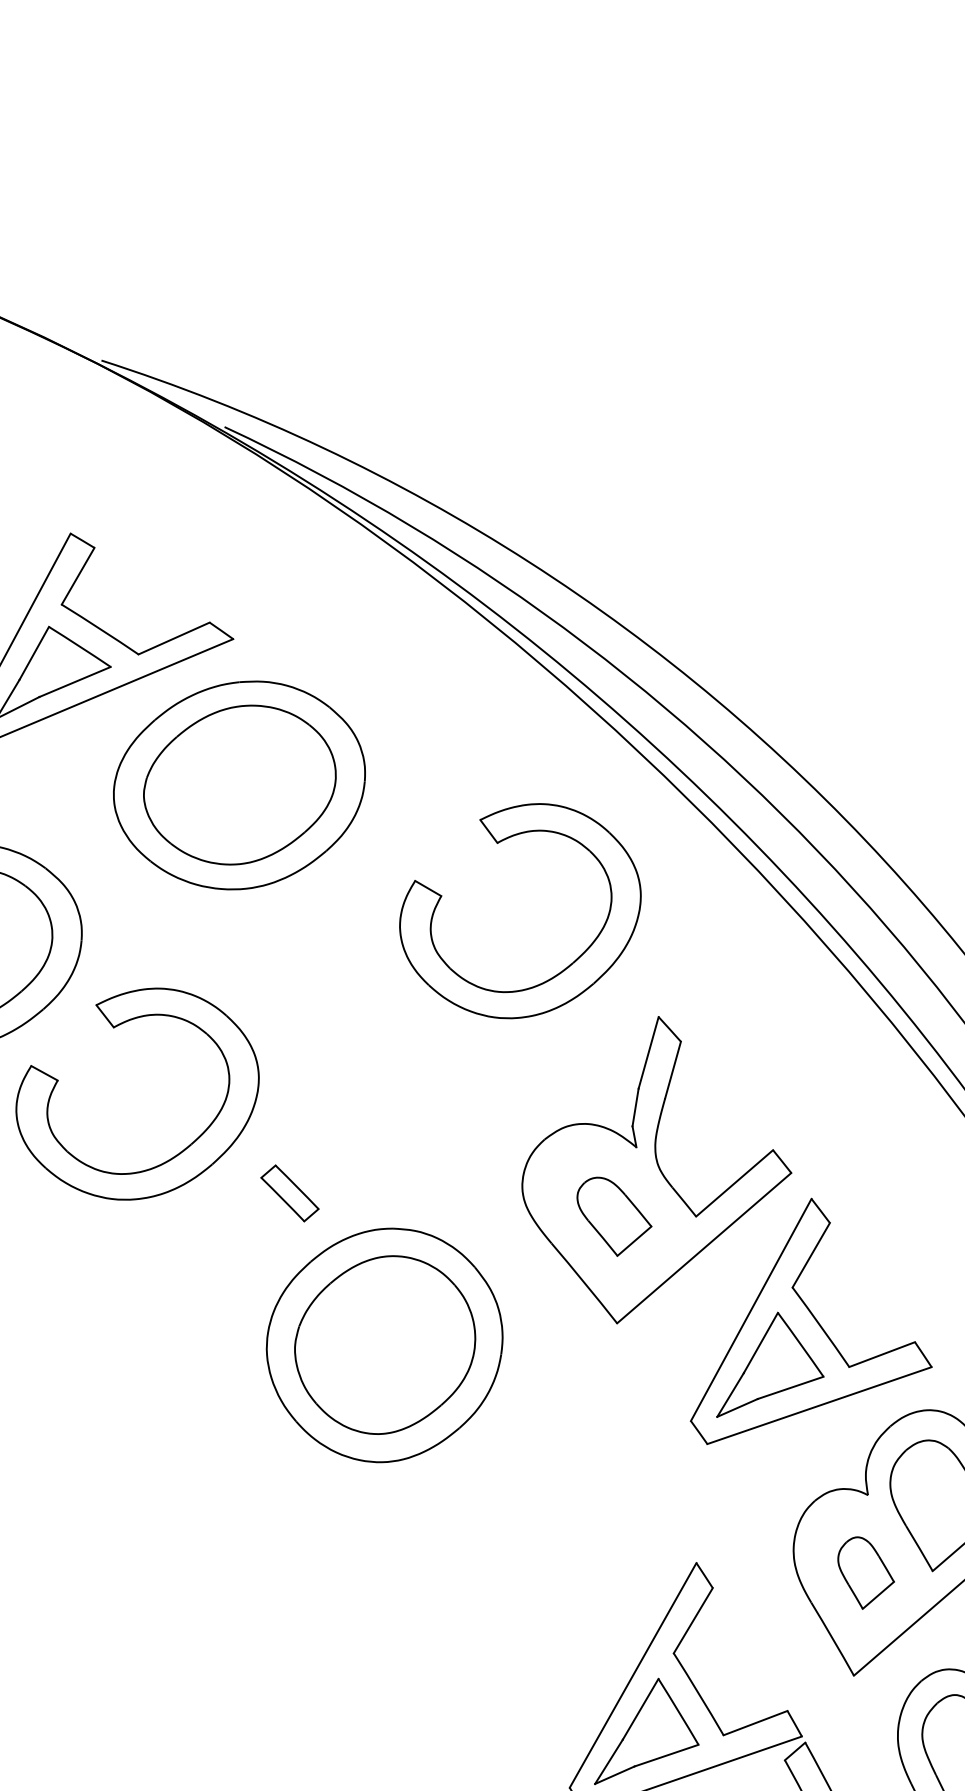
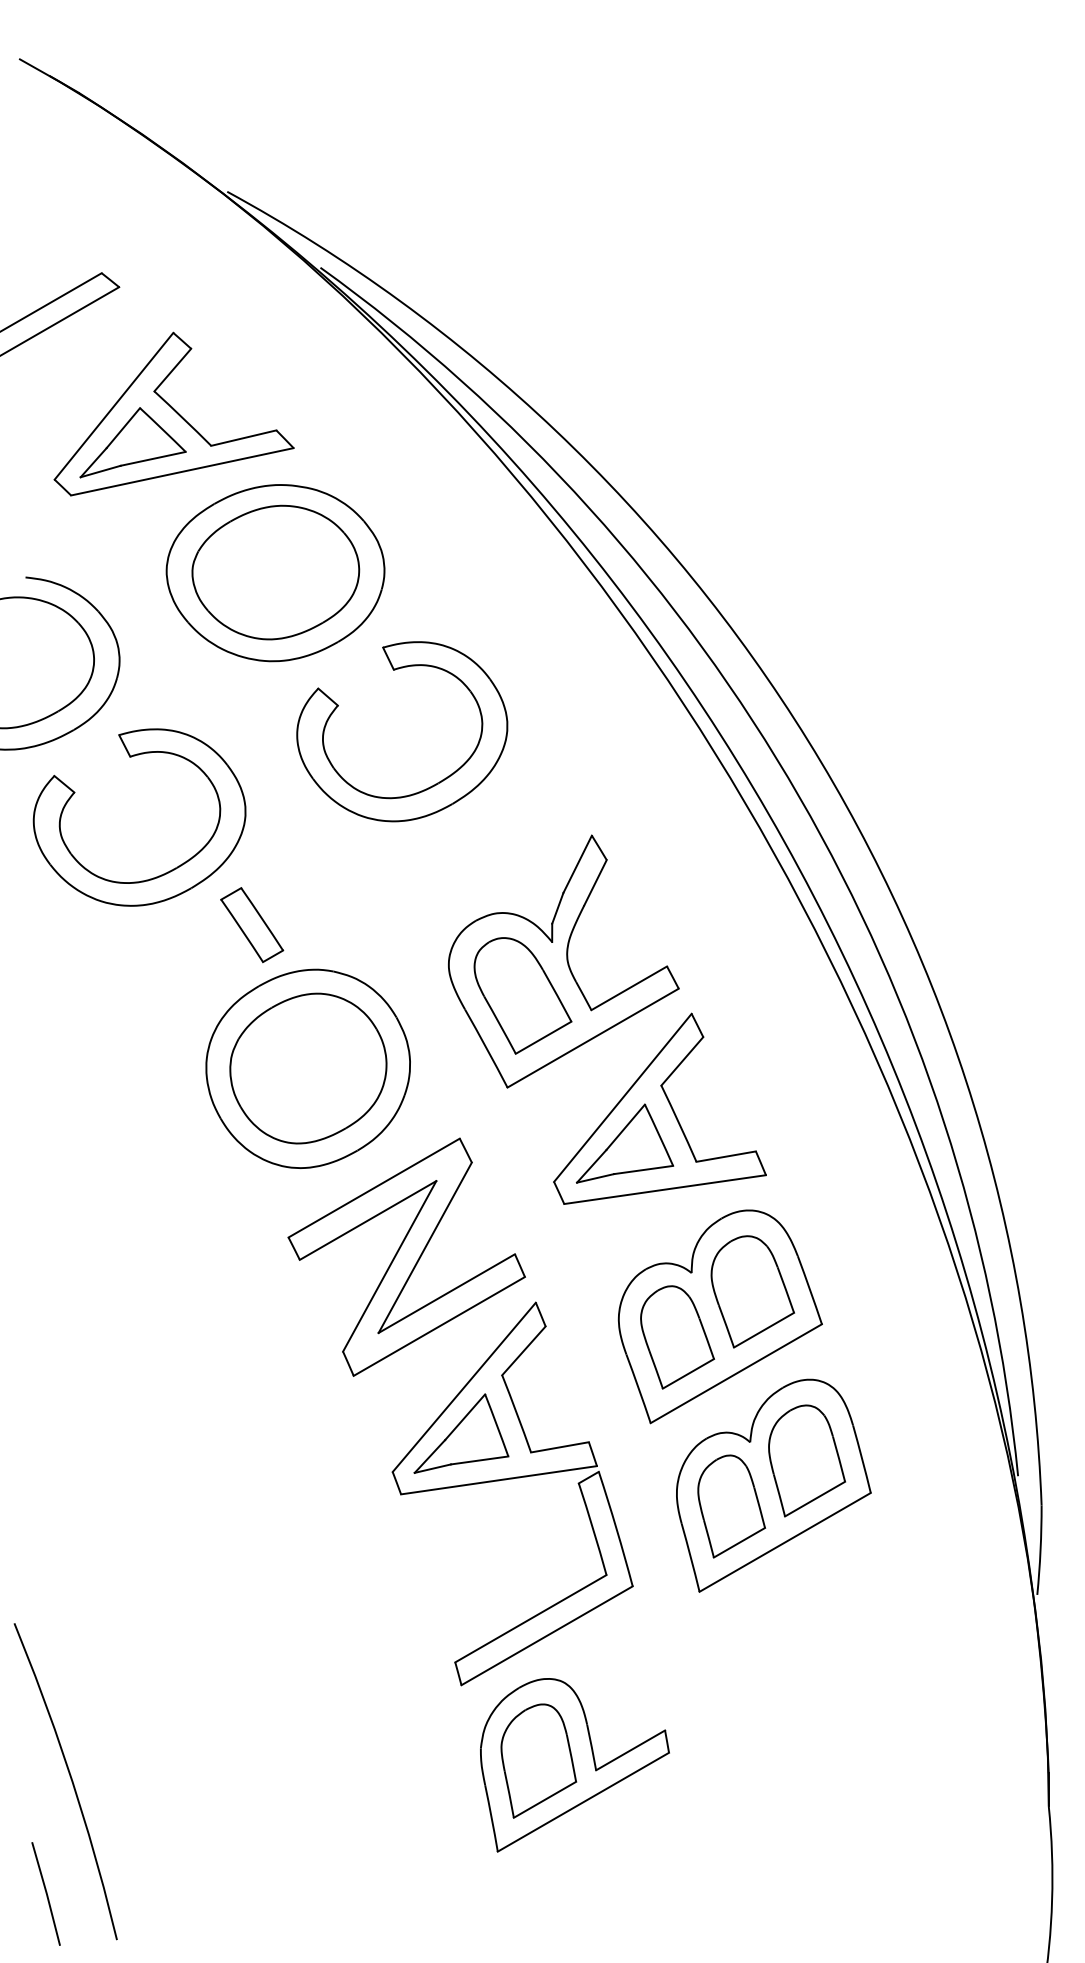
part: (499, 843) -> (395, 670), moved
part: (290, 1193) -> (252, 925), size x1.43
part: (614, 1214) -> (522, 995), size x1.67
part: (538, 1538) -> (406, 1256), added
part: (865, 1571) -> (677, 1337), size x1.67

